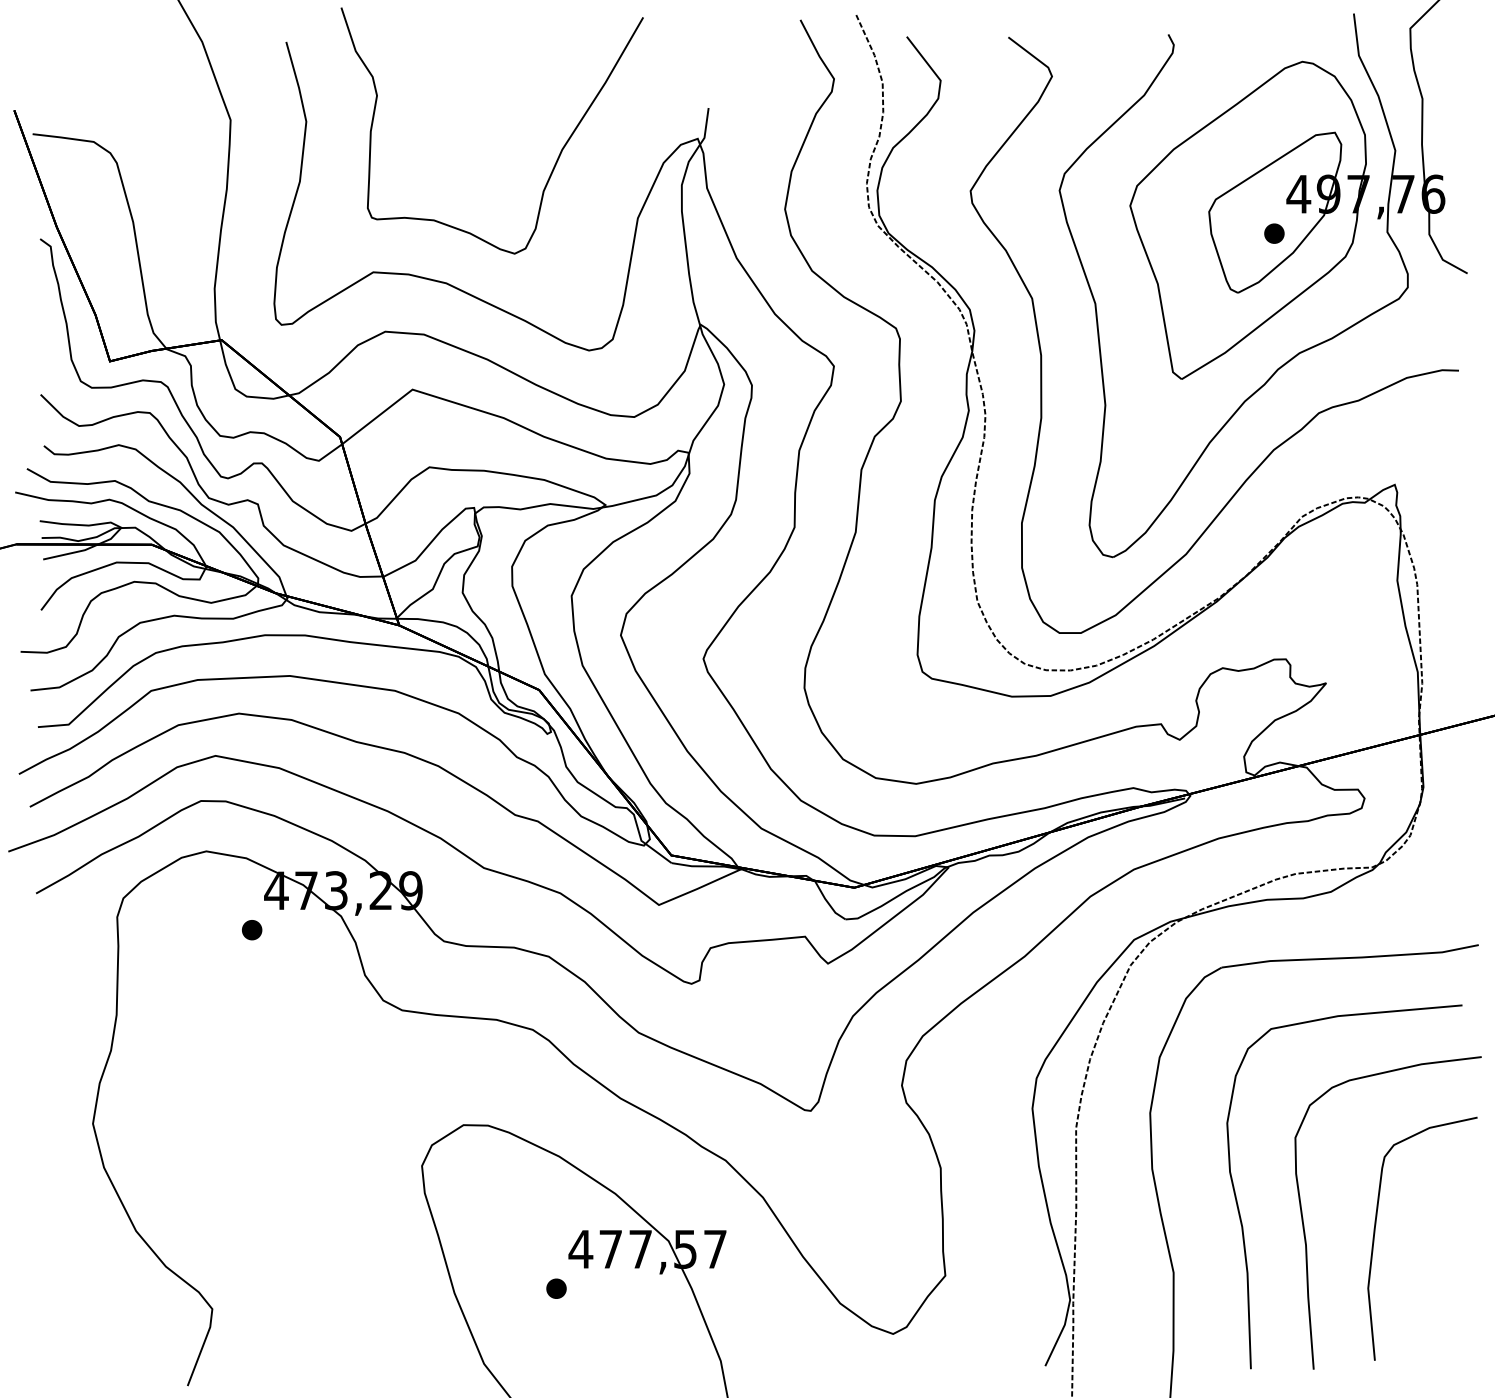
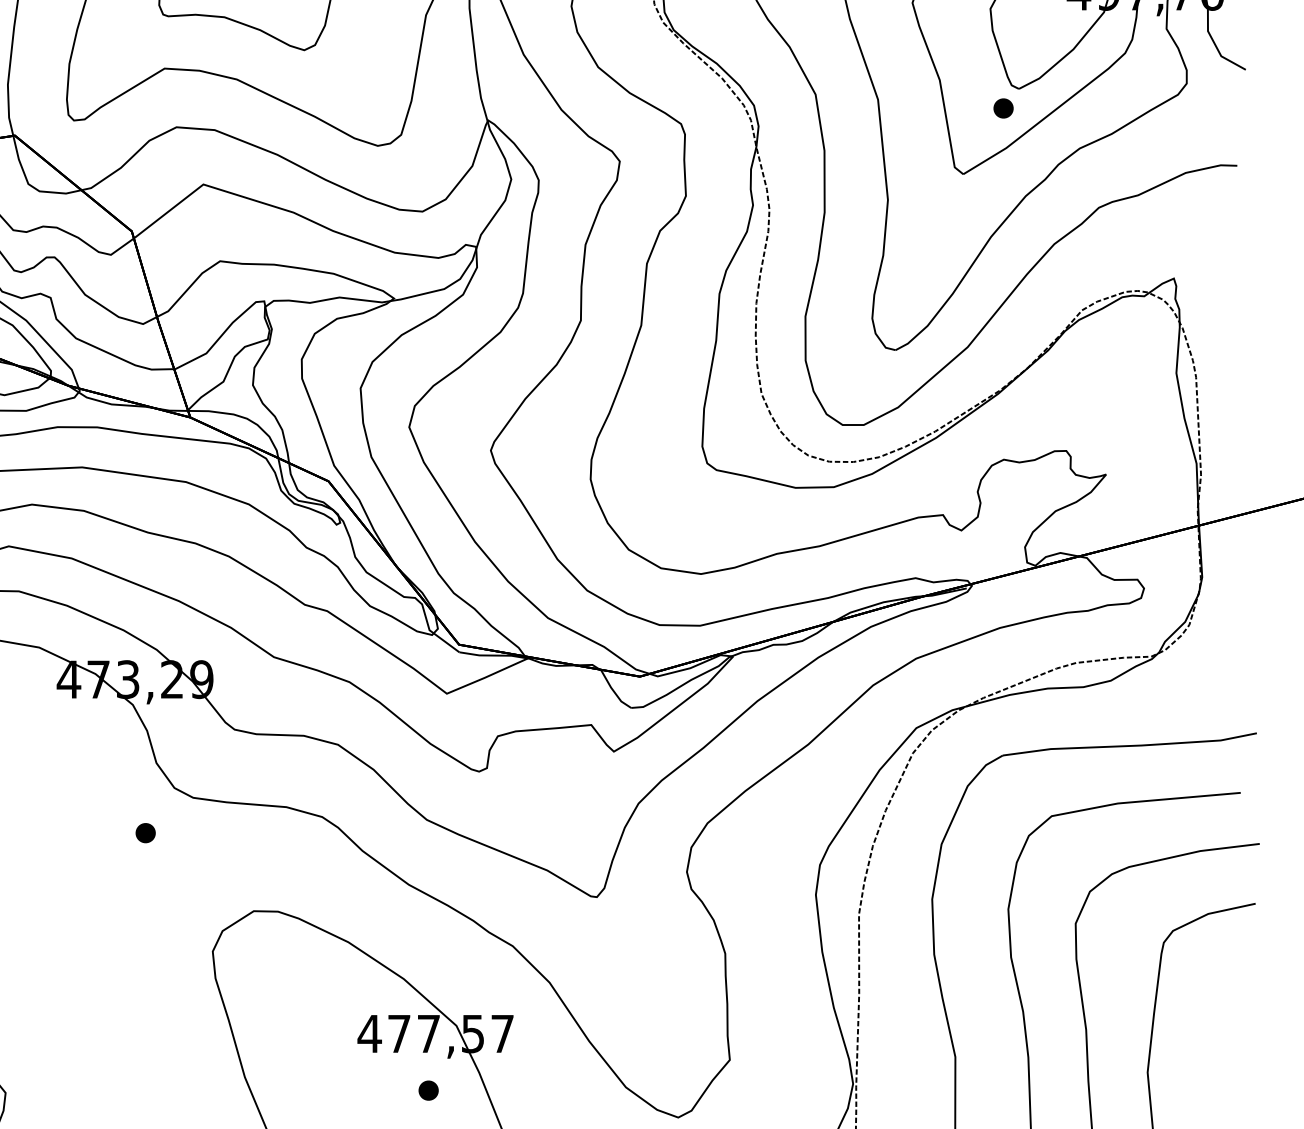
part: (1274, 233) -> (1003, 108), moved
part: (252, 930) -> (146, 833), moved
part: (556, 1288) -> (428, 1090), moved

